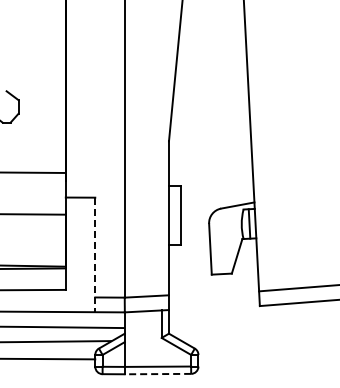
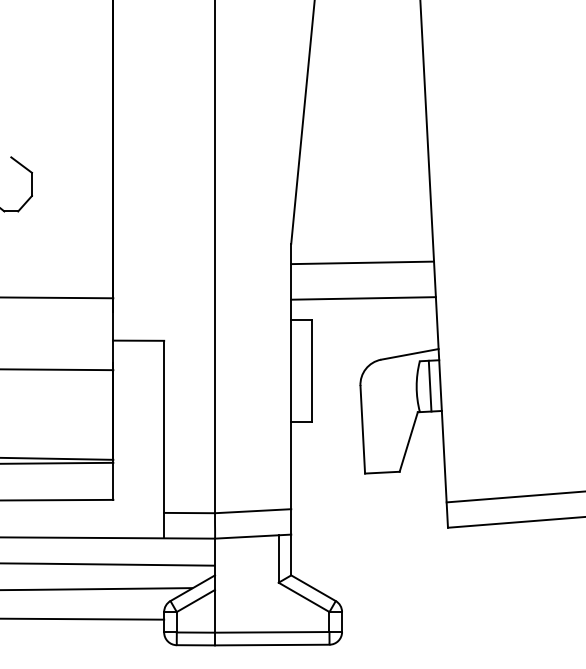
line: (209, 152) -> (361, 262), added
line: (210, 172) -> (362, 297), added
line: (95, 255) -> (164, 440), dashed -> solid
line: (157, 374) -> (271, 645), dashed -> solid

